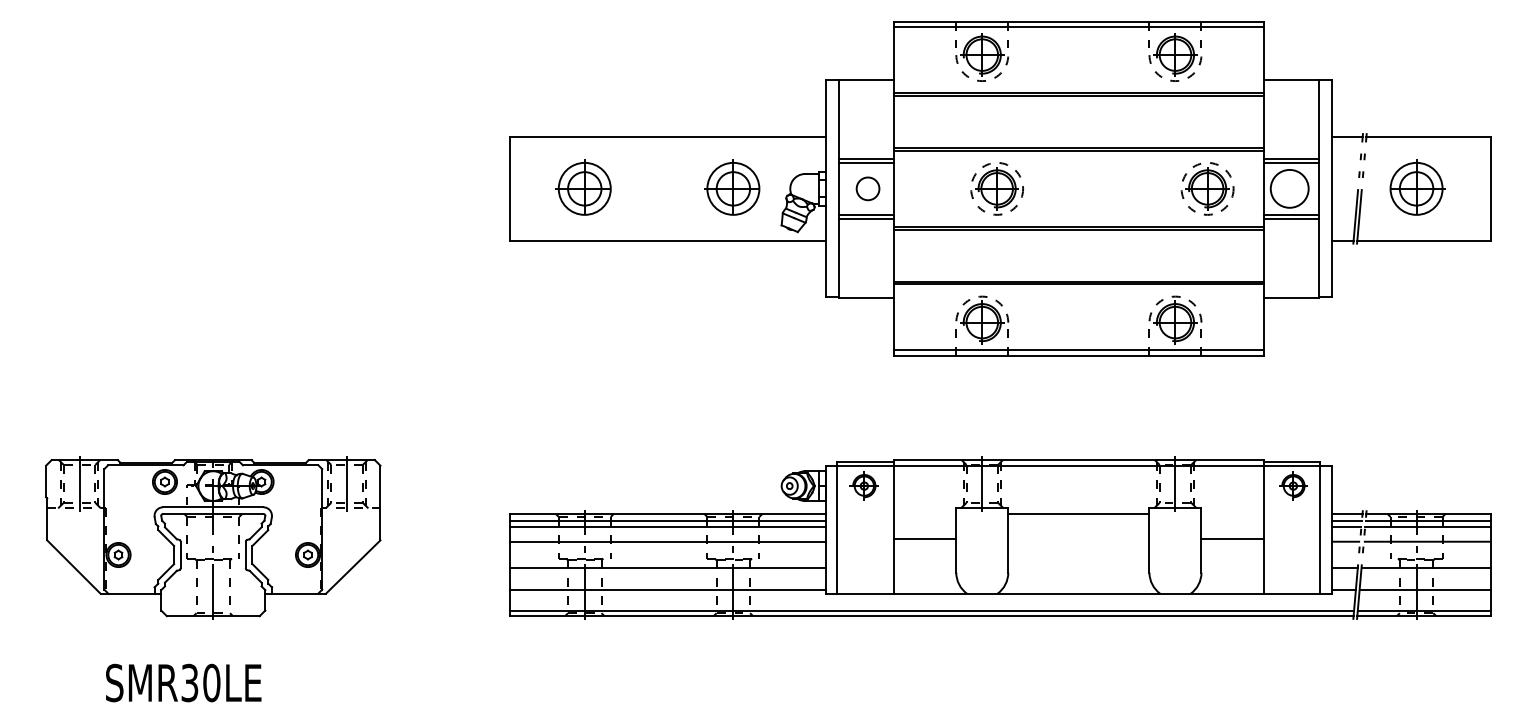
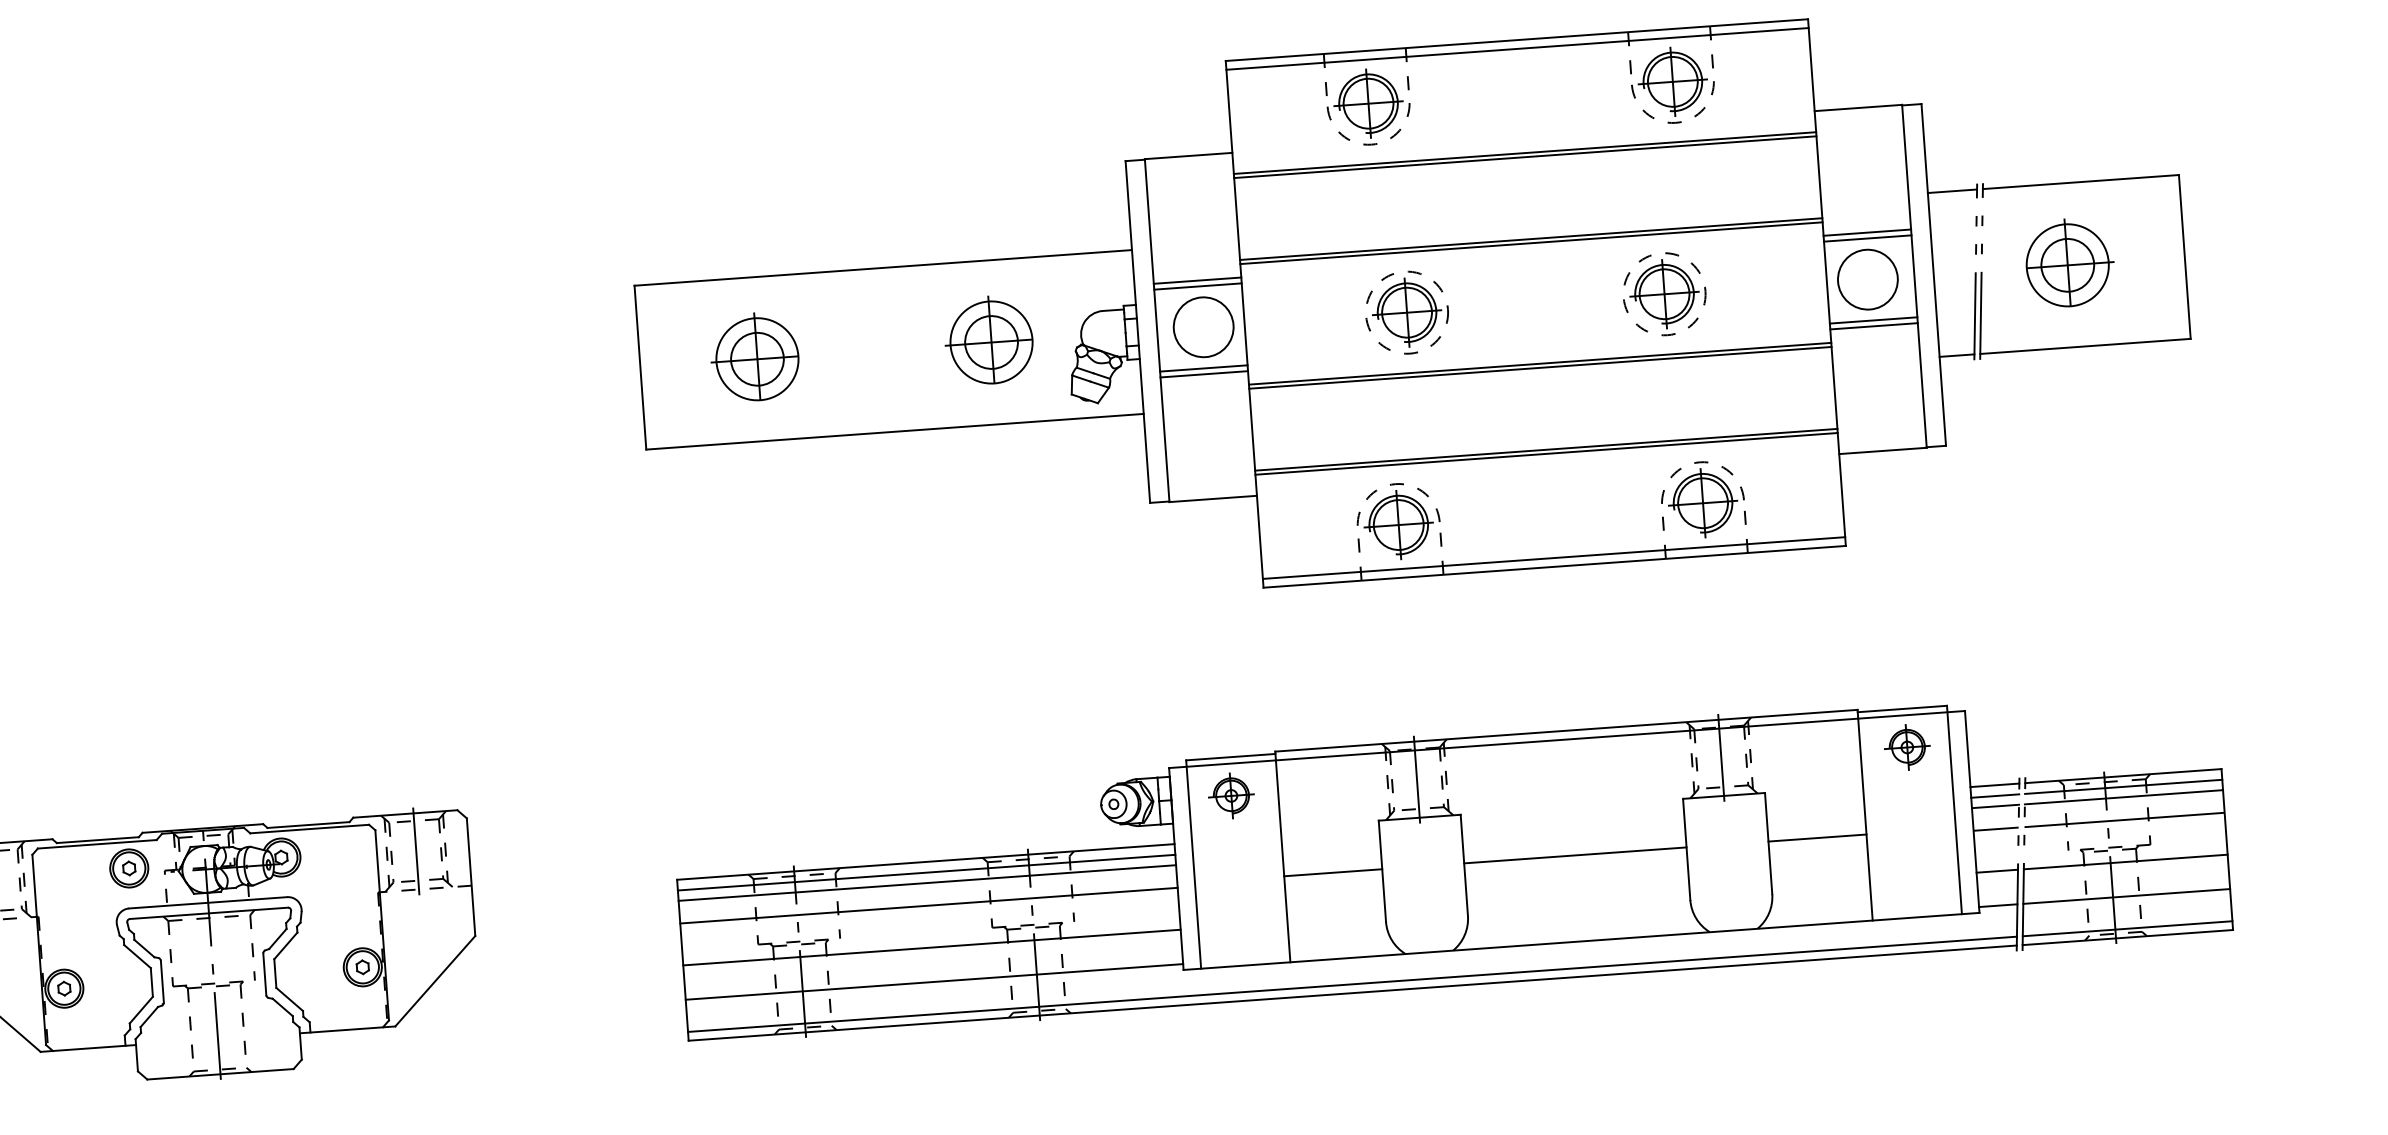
circle: (868, 188) -> (1204, 326), size x1.67
part: (1207, 188) -> (1664, 293), moved
line: (1078, 514) -> (1574, 855), moved

